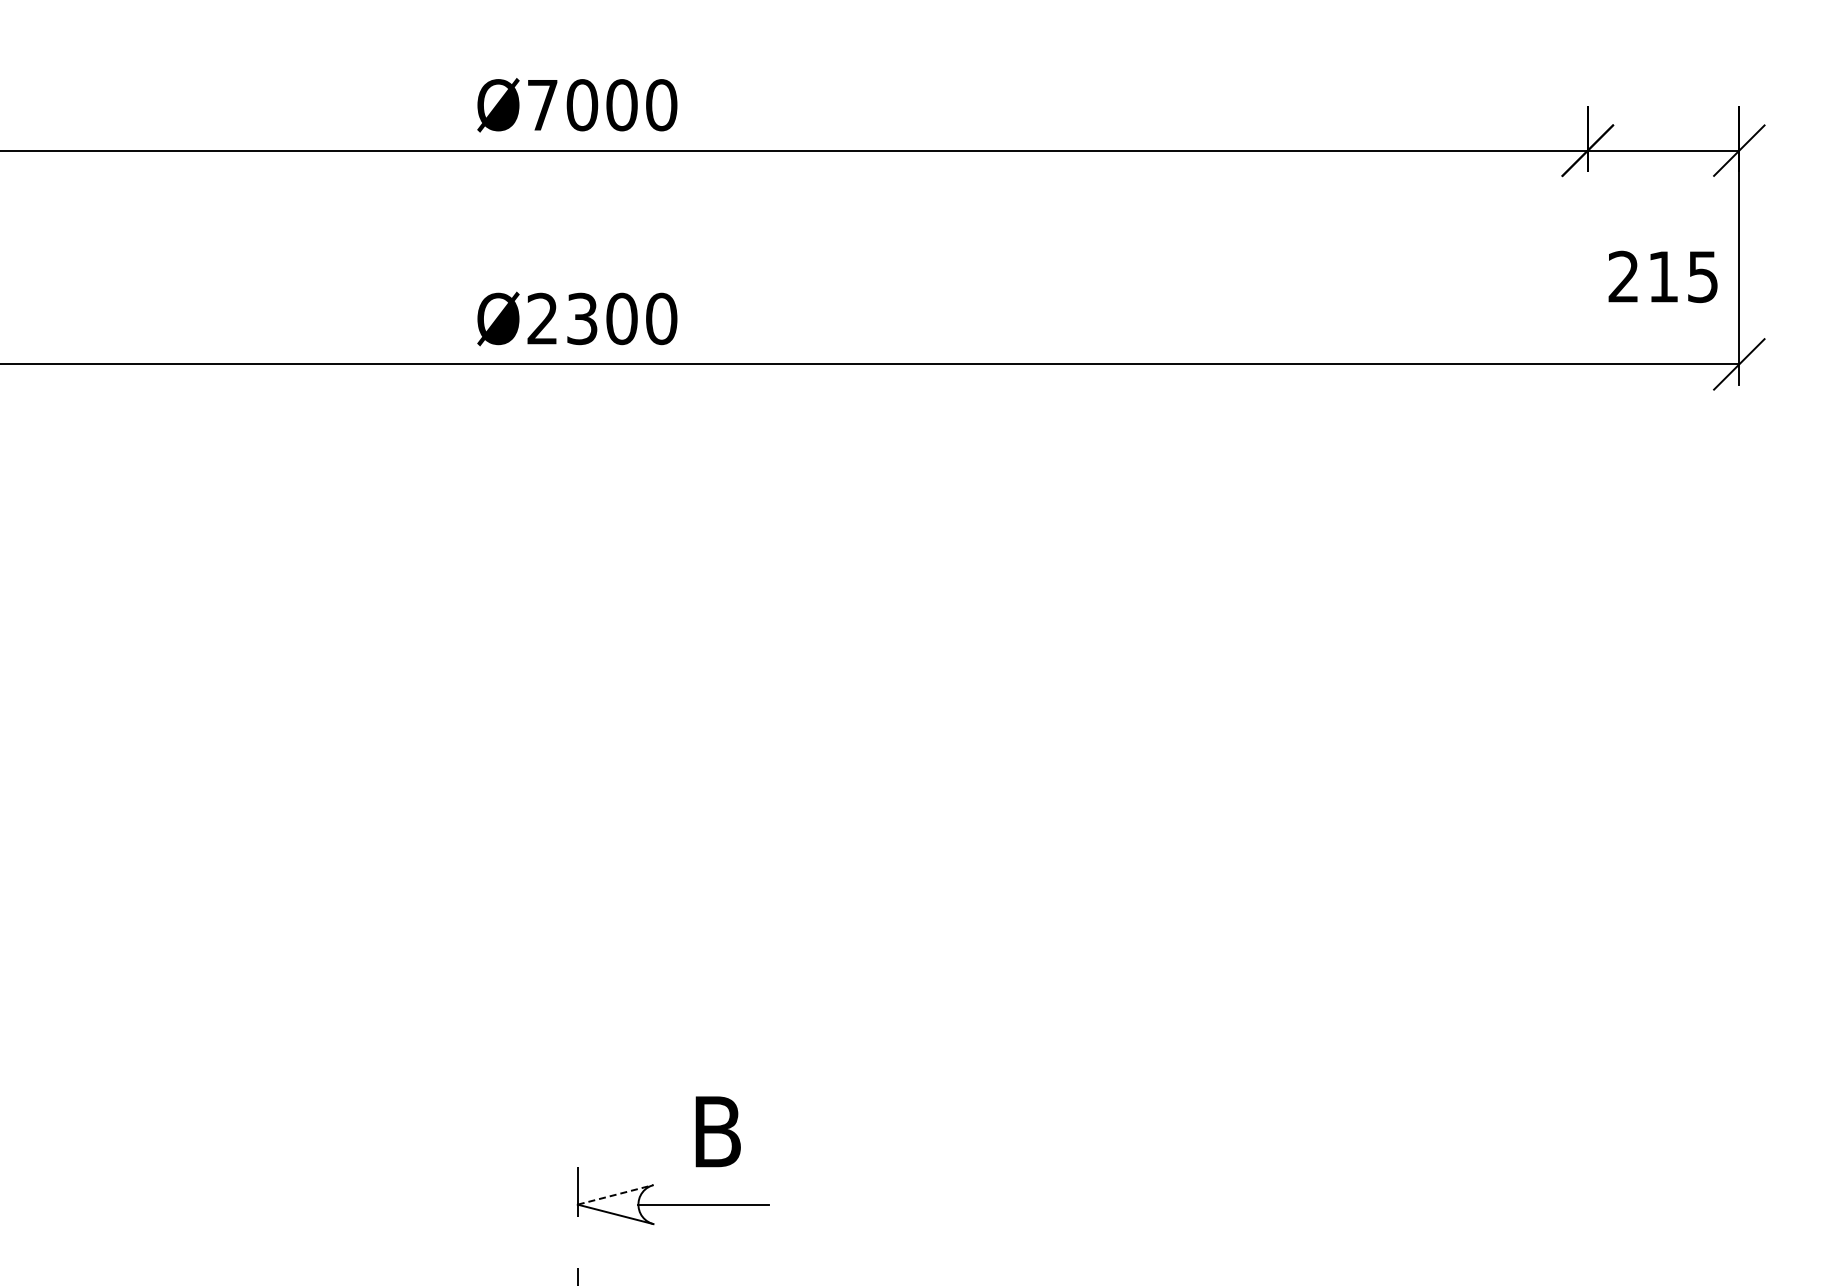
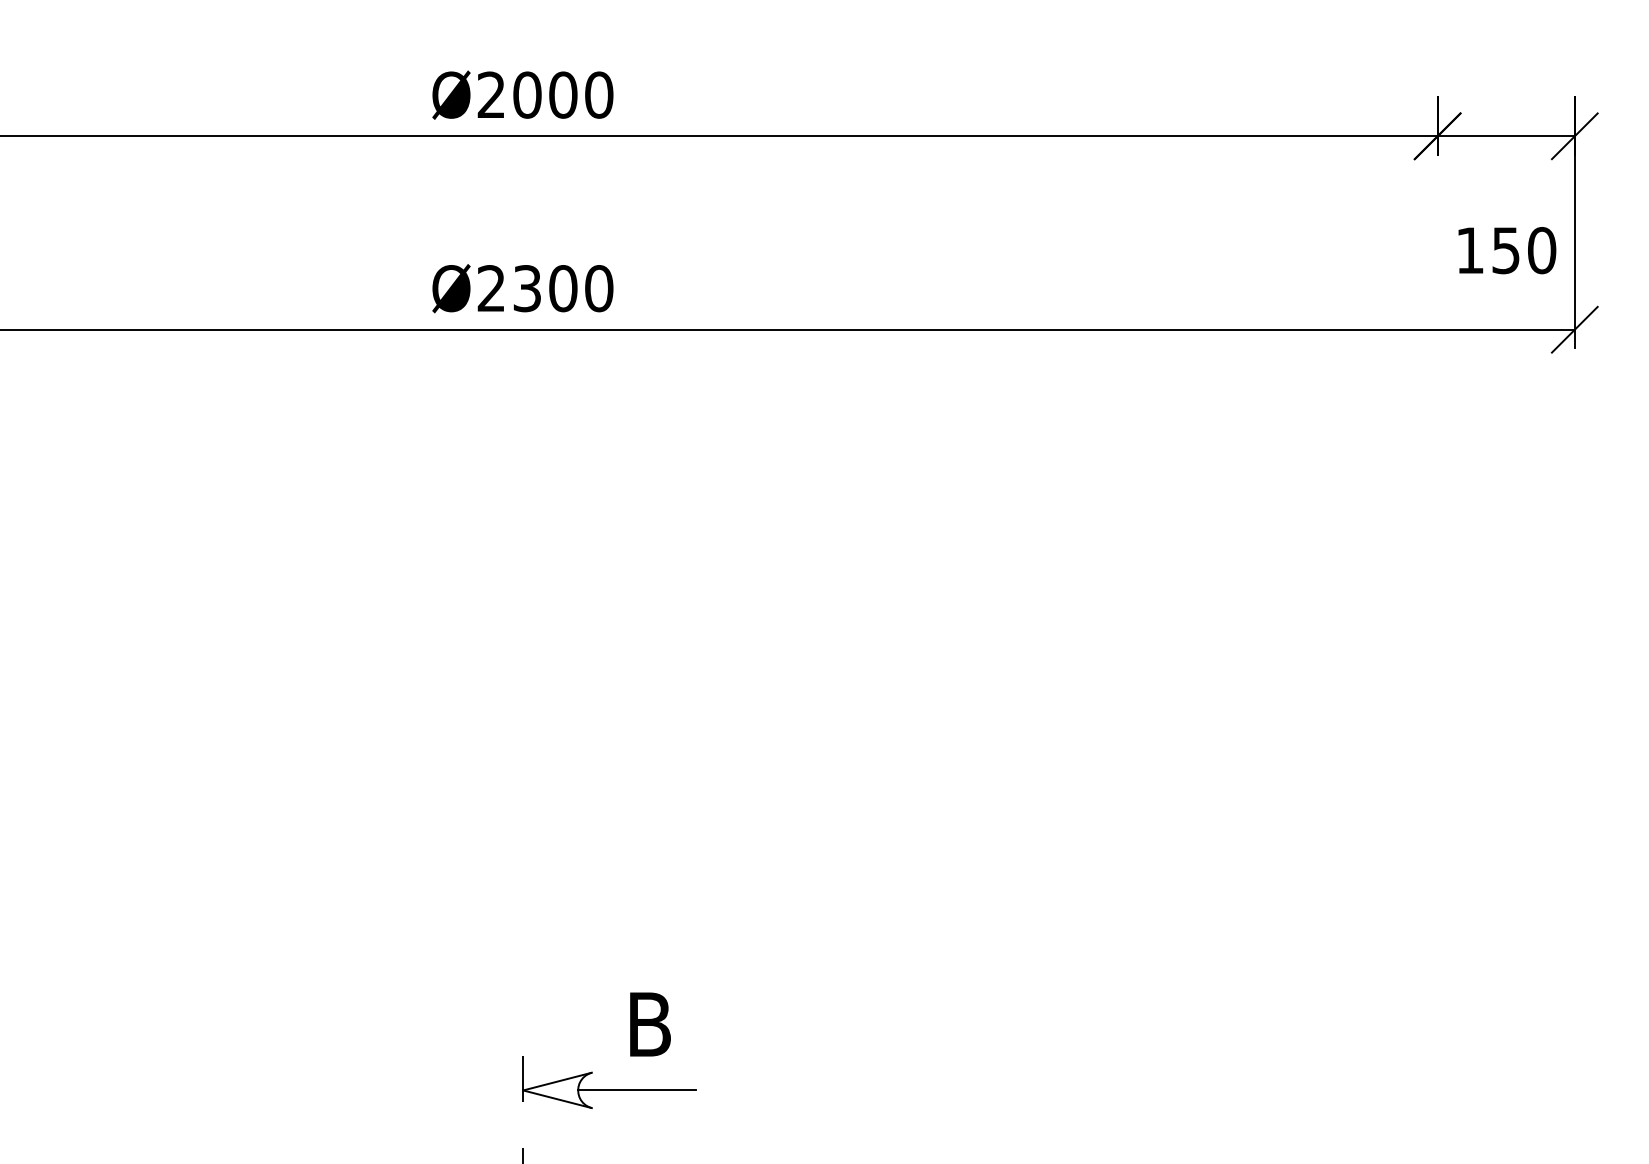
text: (542, 104) -> (491, 94), Ø7000 -> Ø2000
text: (1663, 276) -> (1506, 250), 215 -> 150
line: (616, 1194) -> (558, 1081), dashed -> solid

